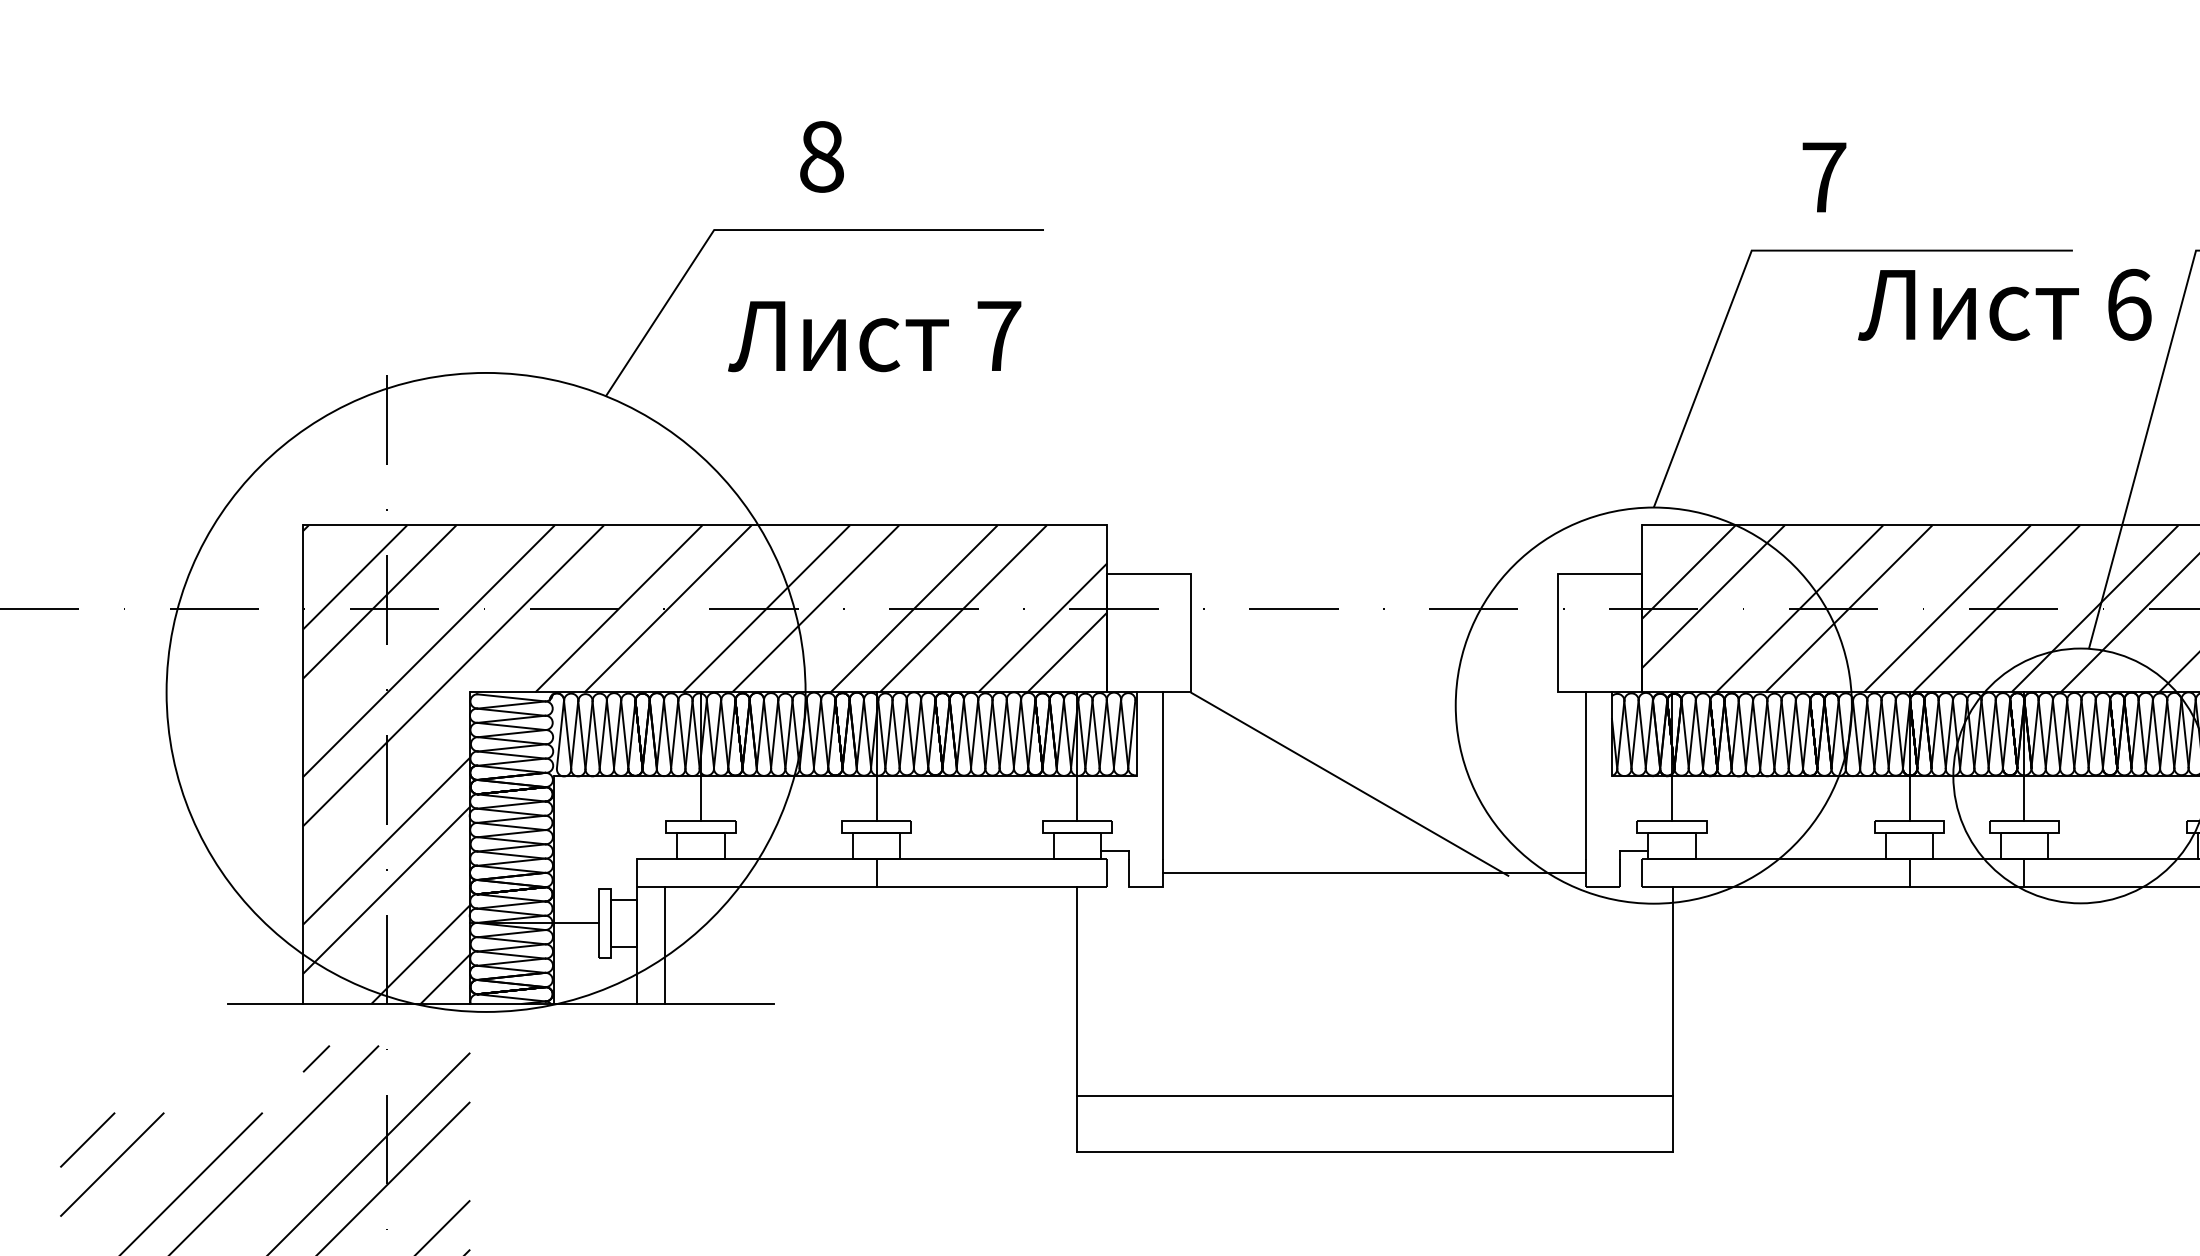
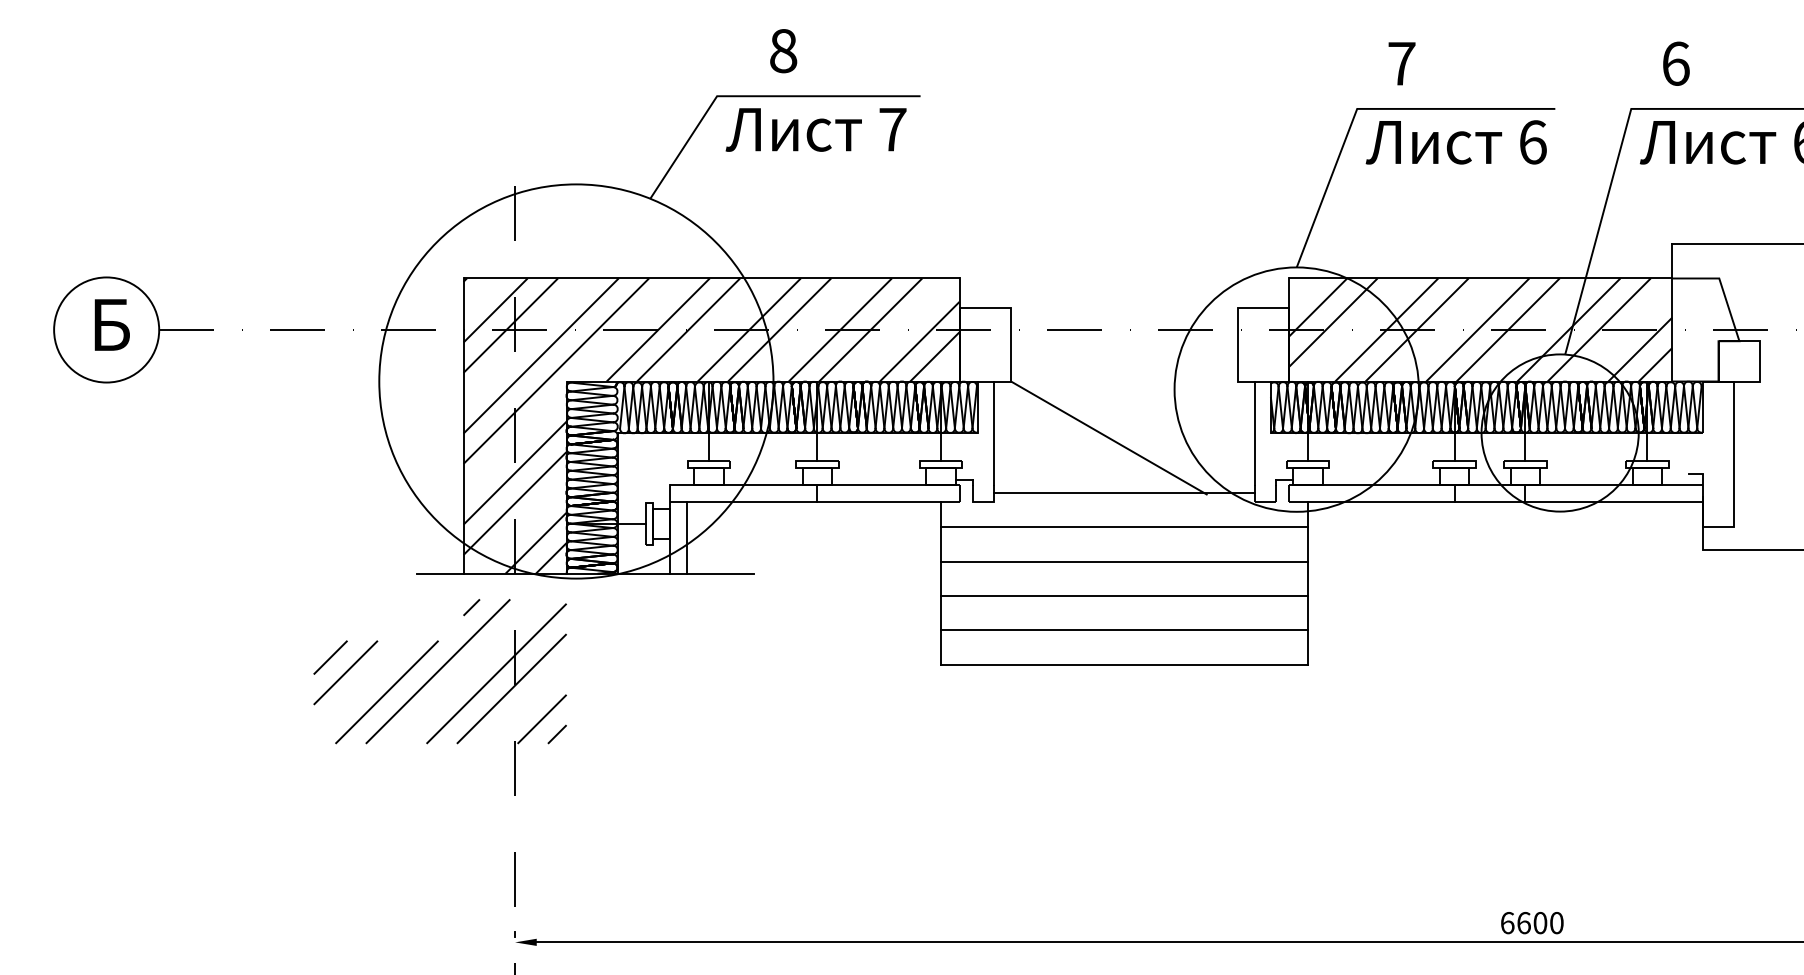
text: (2003, 305) -> (1455, 142), moved
text: (873, 335) -> (815, 129), moved
line: (1374, 929) -> (1124, 527), added
line: (1374, 984) -> (1124, 561), added
line: (1374, 1040) -> (1124, 596), added

